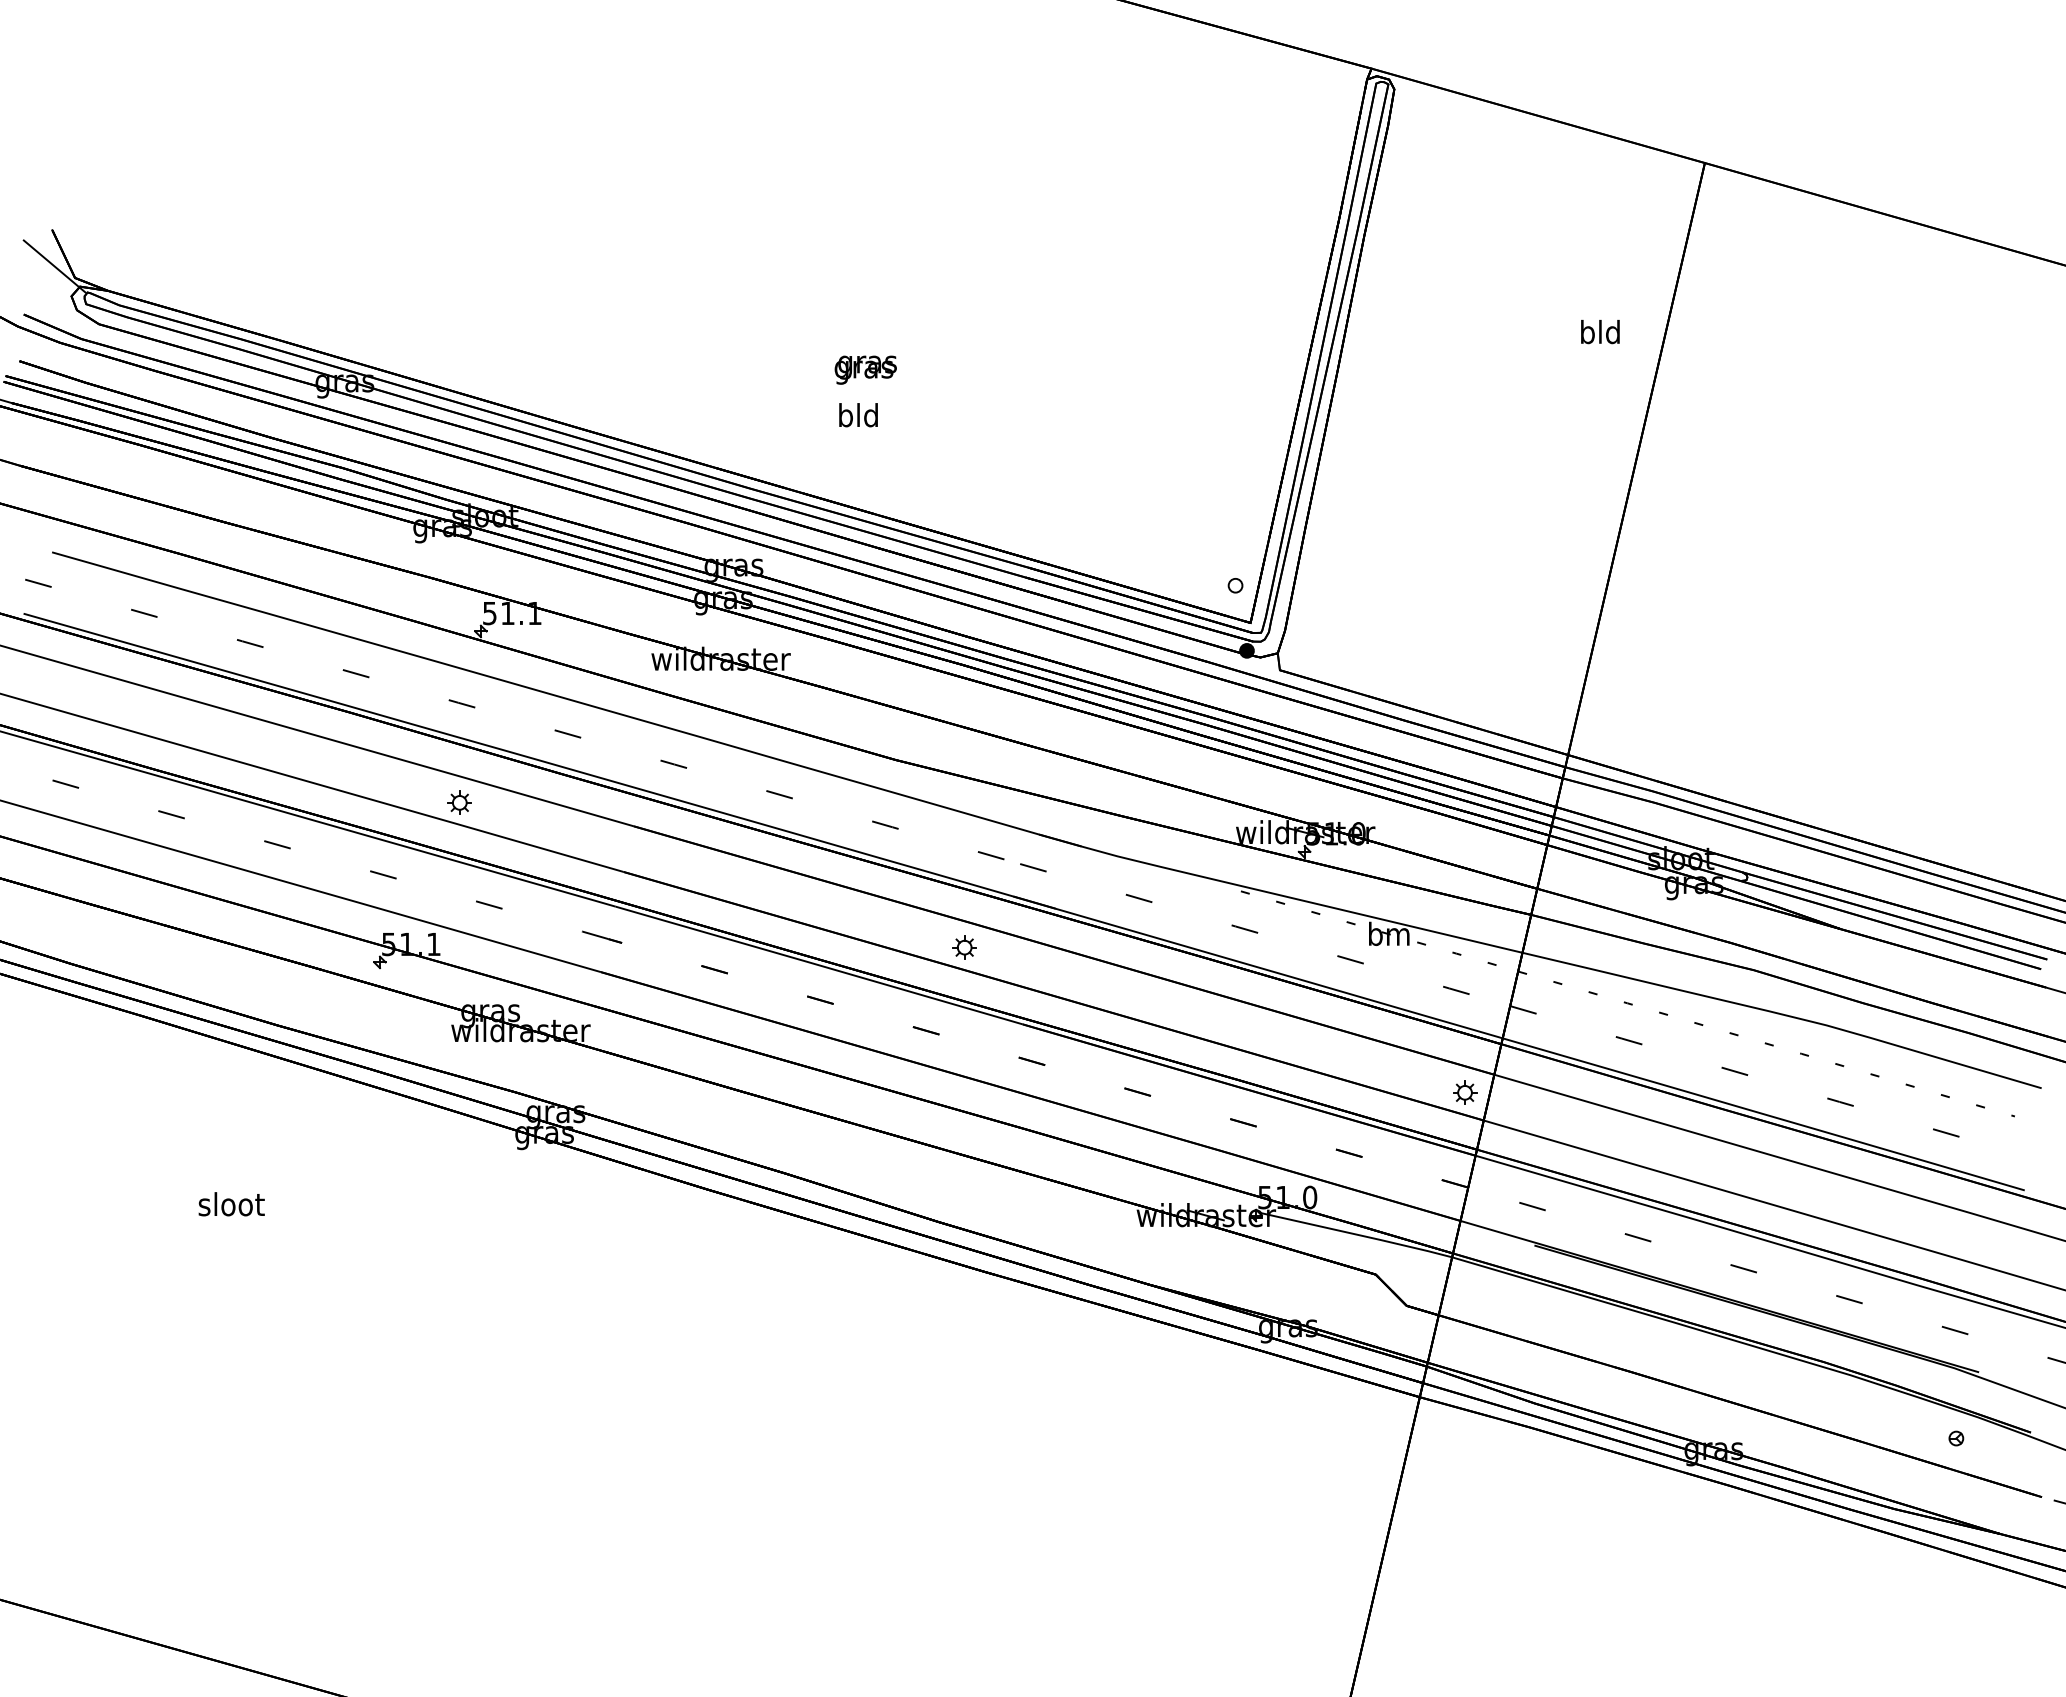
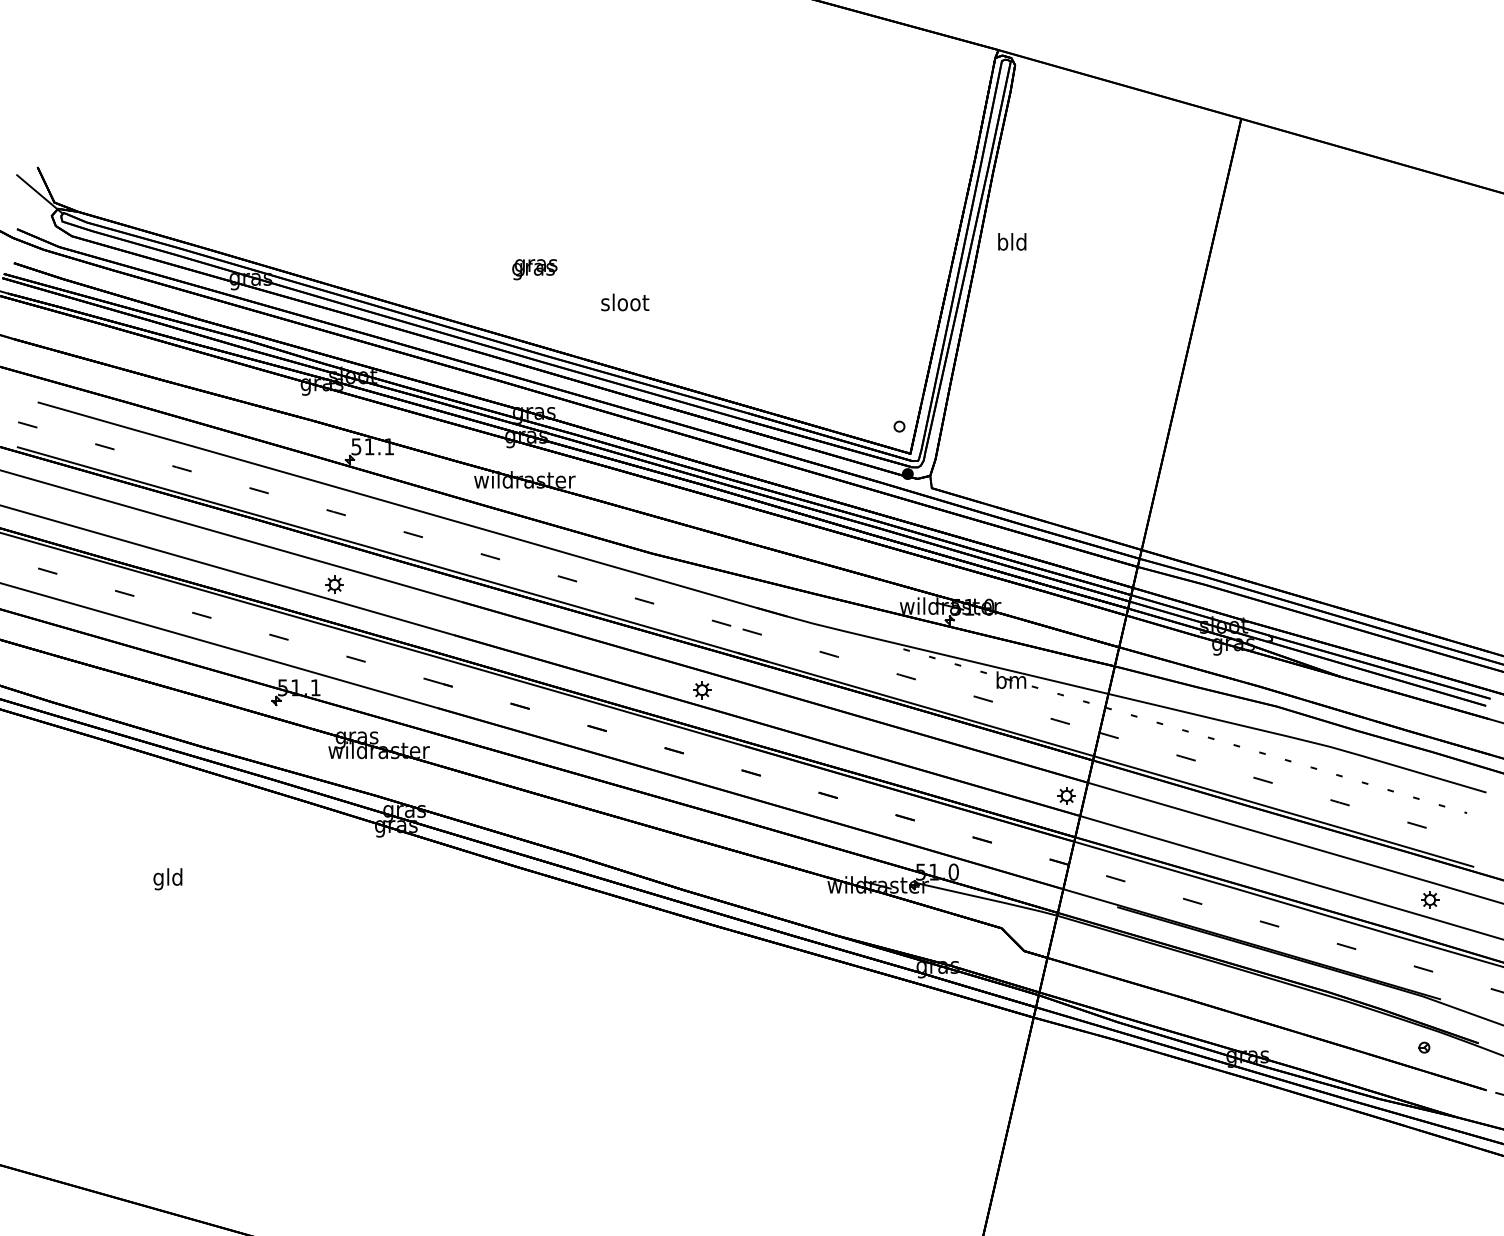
text: (1600, 332) -> (1012, 242), moved
text: (865, 369) -> (534, 269), moved
text: (858, 415) -> (624, 302), bld -> sloot
text: (231, 1207) -> (168, 879), sloot -> gld
part: (1964, 1235) -> (1430, 899), added

